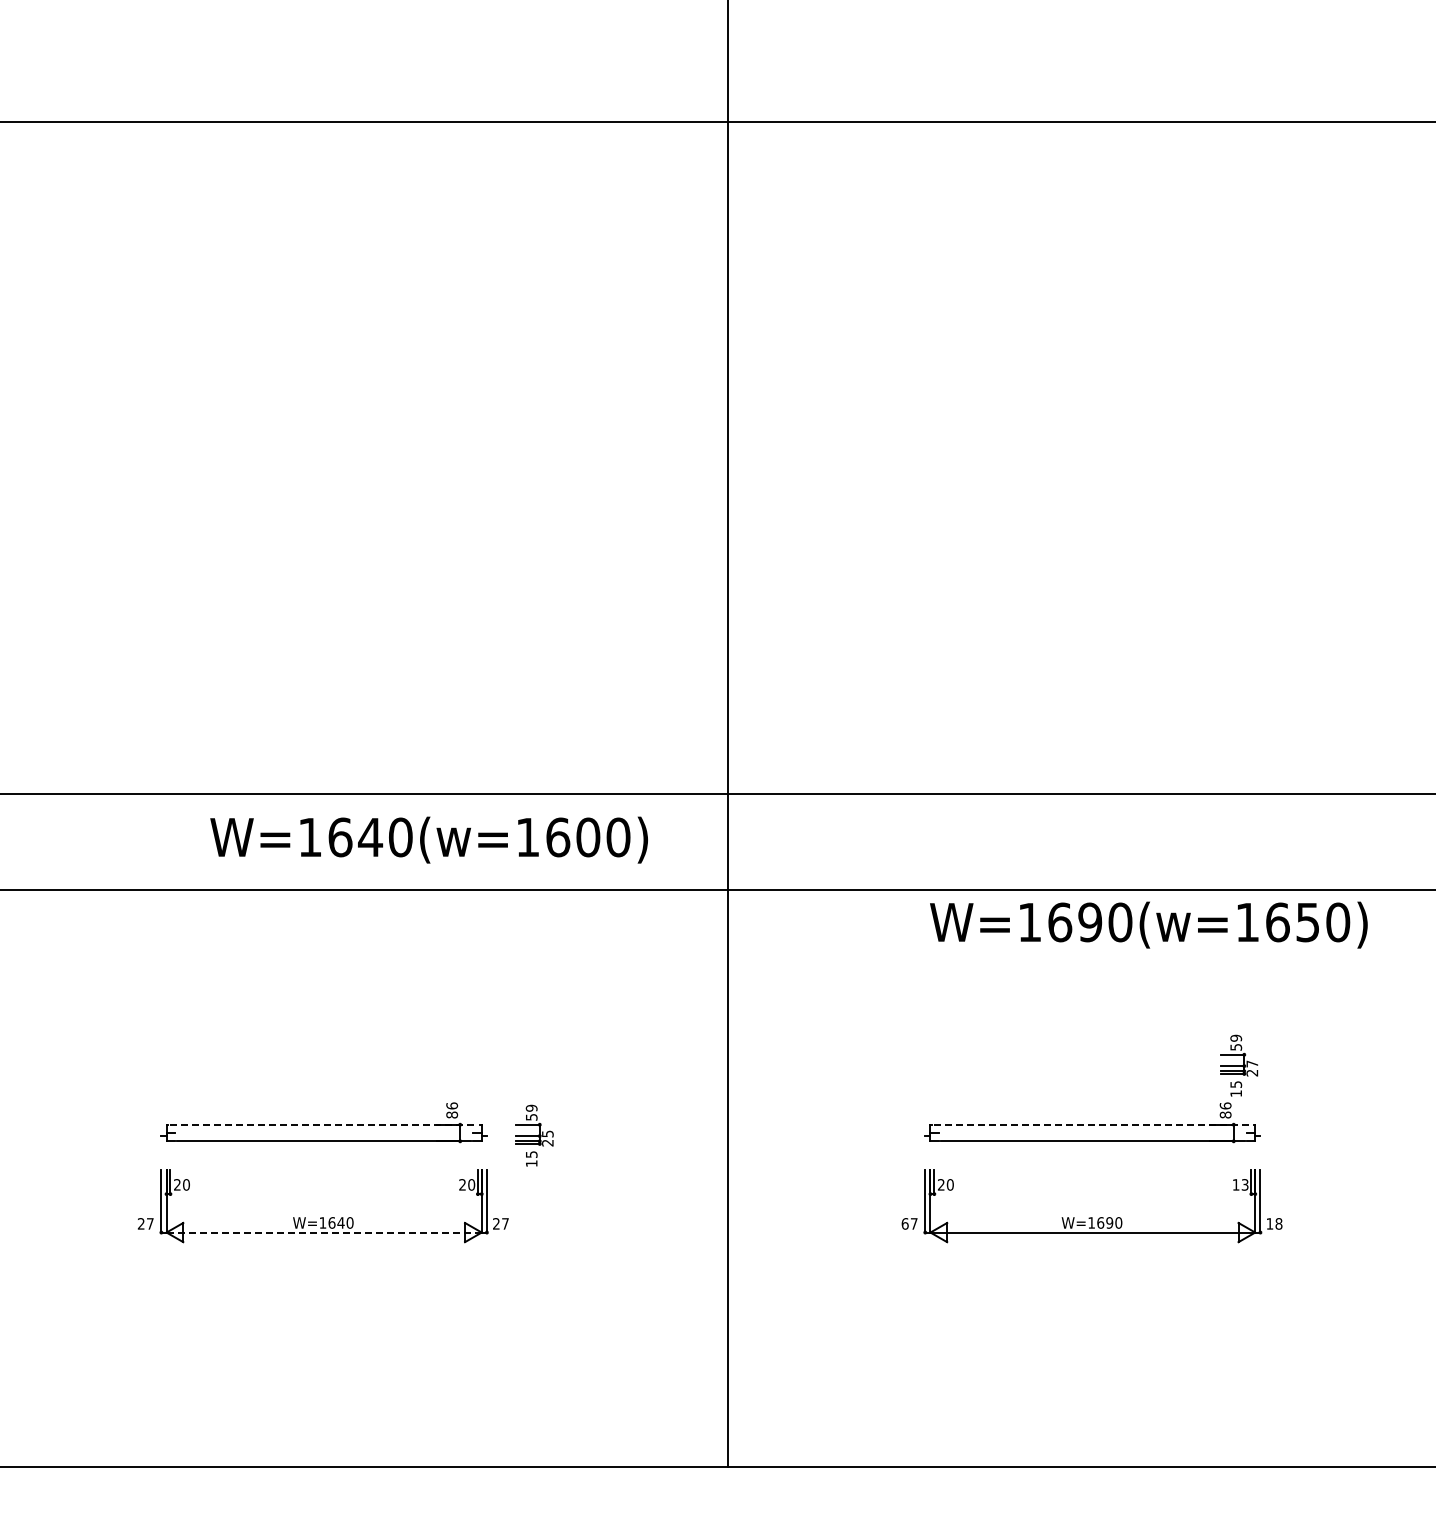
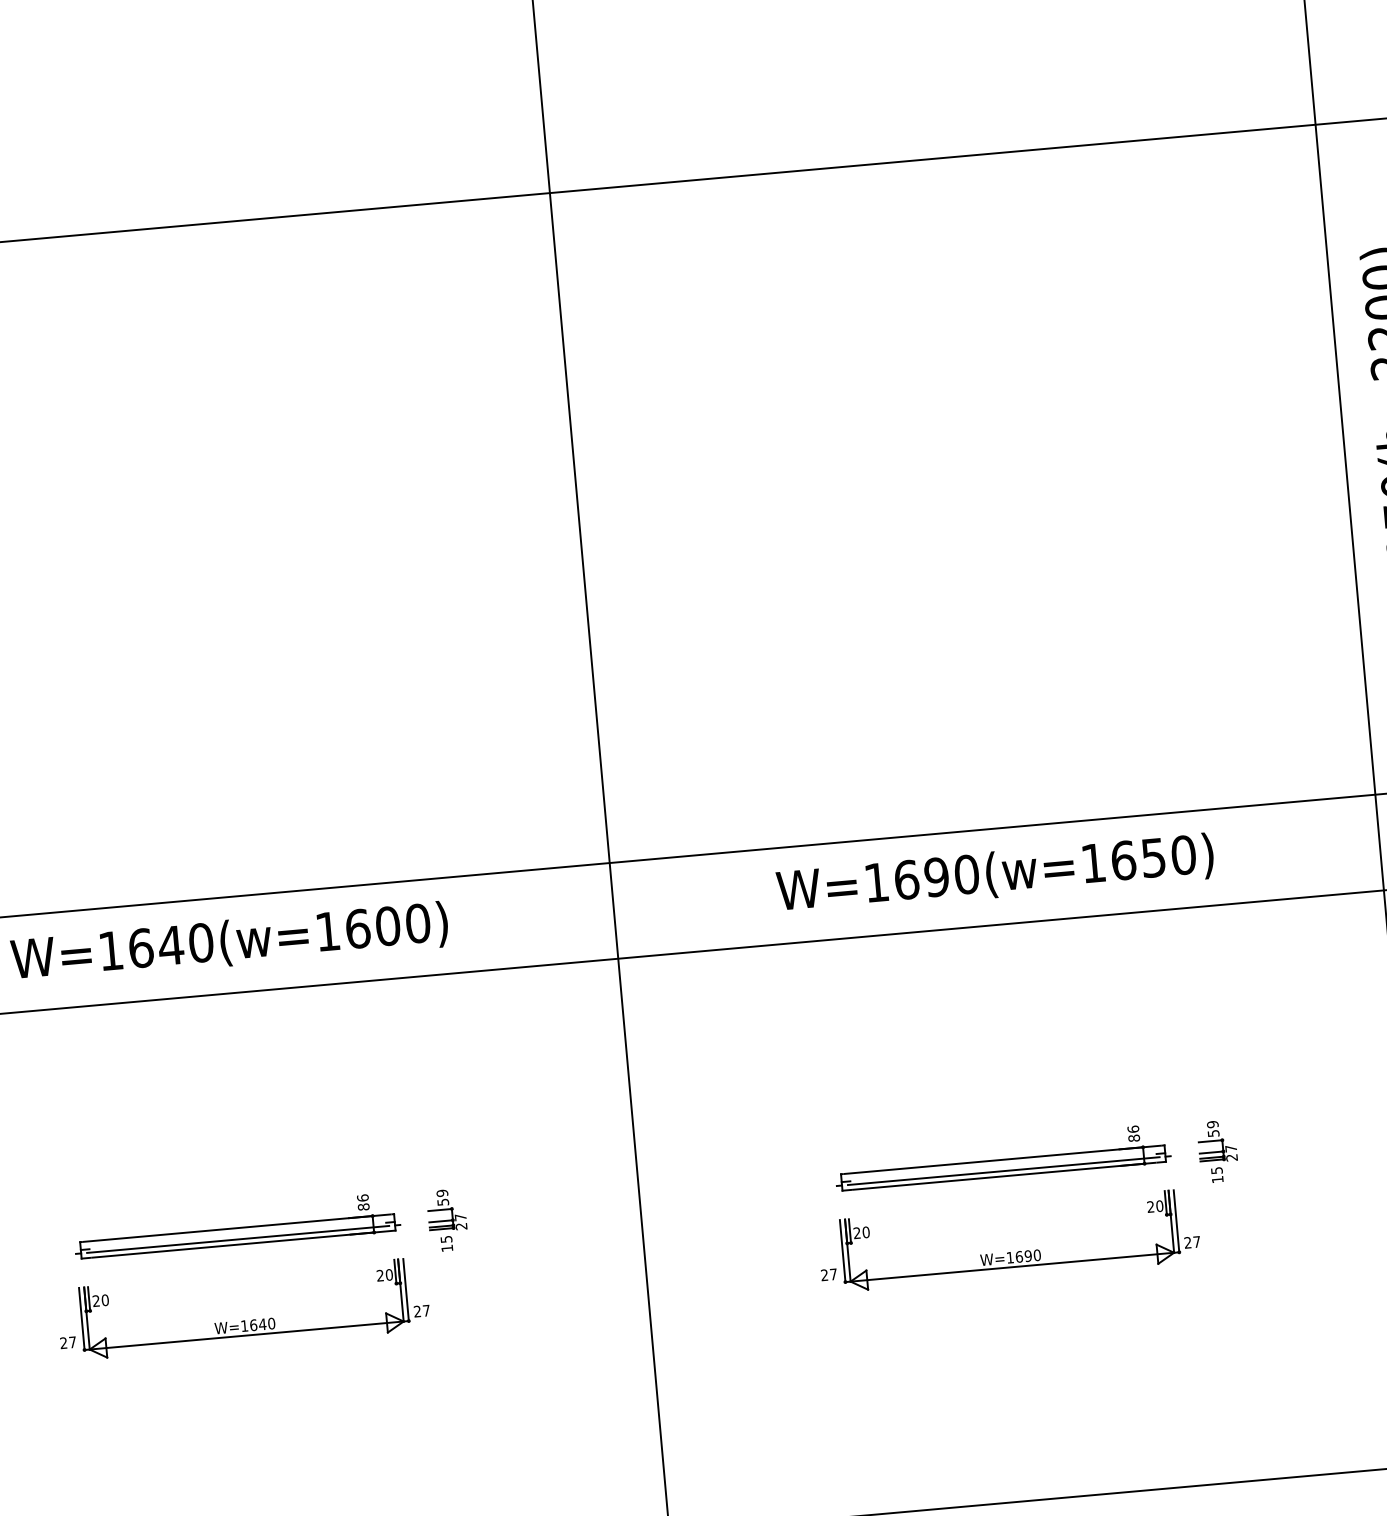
text: (428, 839) -> (229, 942), moved
text: (1148, 924) -> (994, 874), moved
part: (1239, 1065) -> (1218, 1151), moved
line: (324, 1124) -> (237, 1227), dashed -> solid
line: (1092, 1124) -> (1002, 1159), dashed -> solid
text: (547, 1133) -> (460, 1217), 25 -> 27
line: (323, 1136) -> (237, 1239), added
line: (1092, 1136) -> (1003, 1171), added
text: (1240, 1184) -> (1155, 1206), 13 -> 20
text: (904, 1223) -> (823, 1274), 67 -> 27
text: (1274, 1223) -> (1192, 1242), 18 -> 27
line: (324, 1232) -> (247, 1335), dashed -> solid

